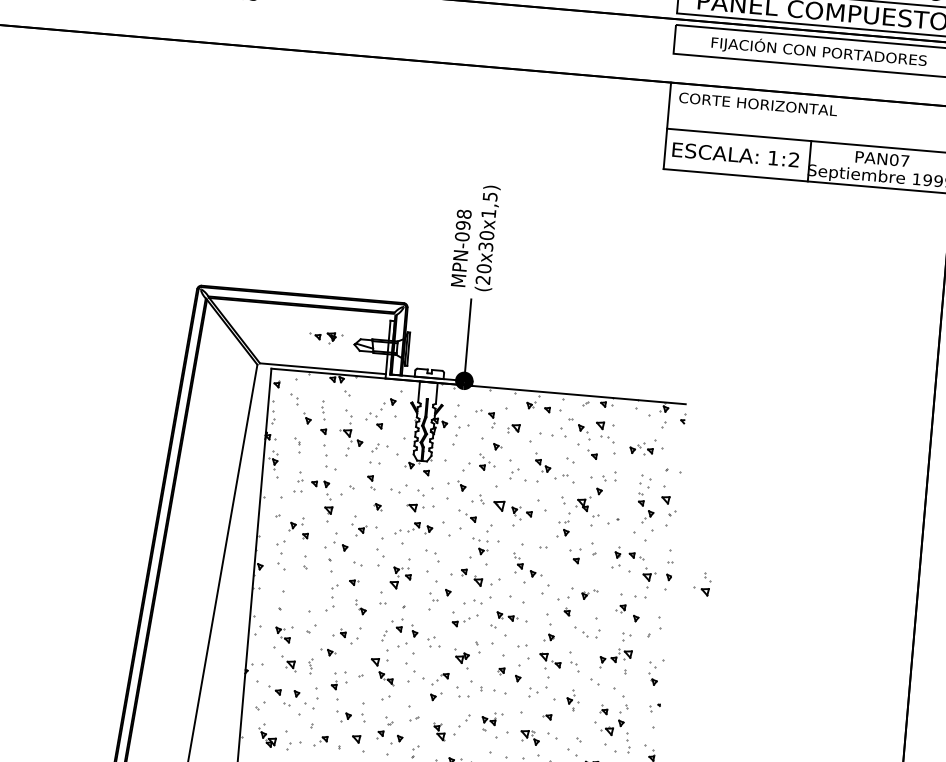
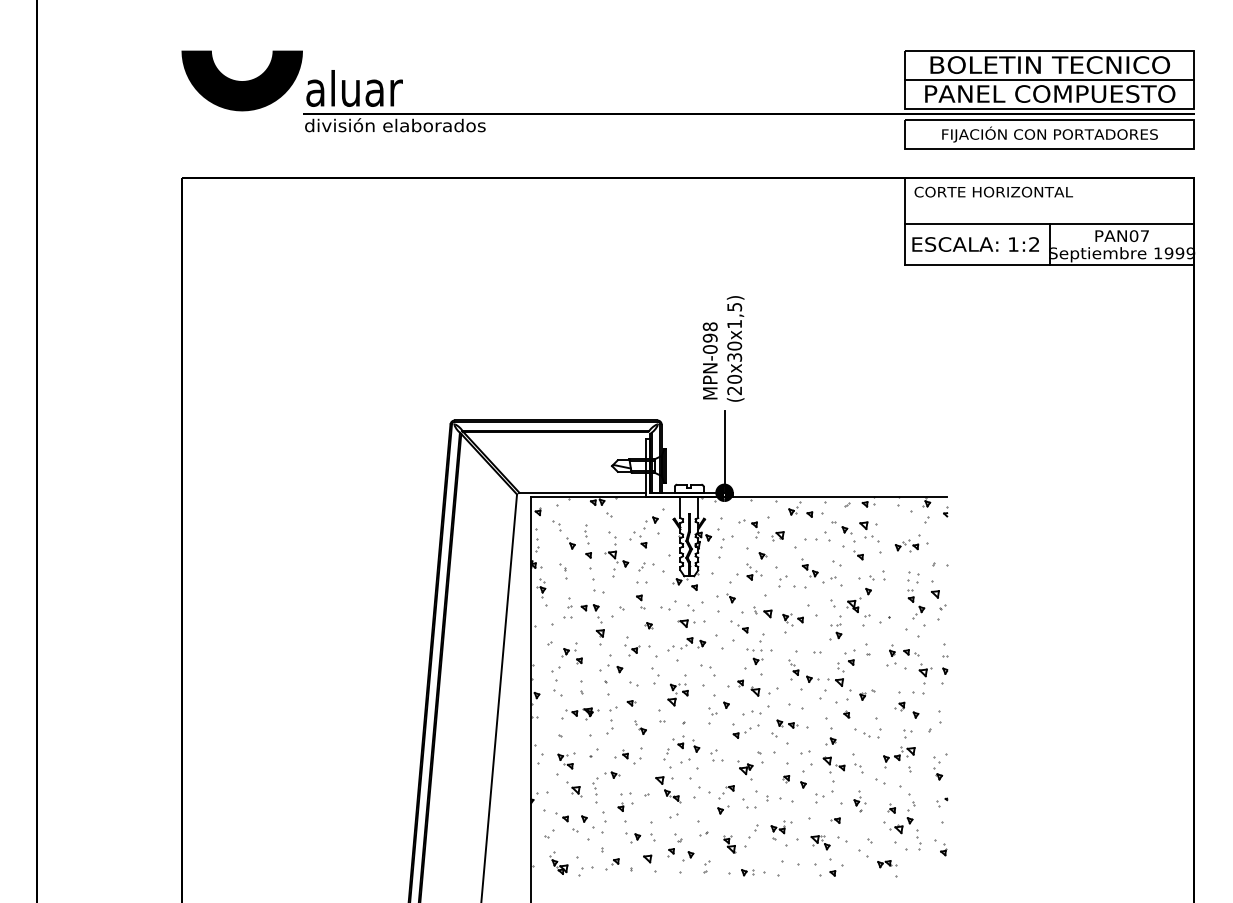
part: (325, 337) -> (582, 713), moved
part: (491, 503) -> (762, 612), size x0.71
part: (701, 583) -> (835, 674), moved
part: (310, 666) -> (595, 790), size x1.67

